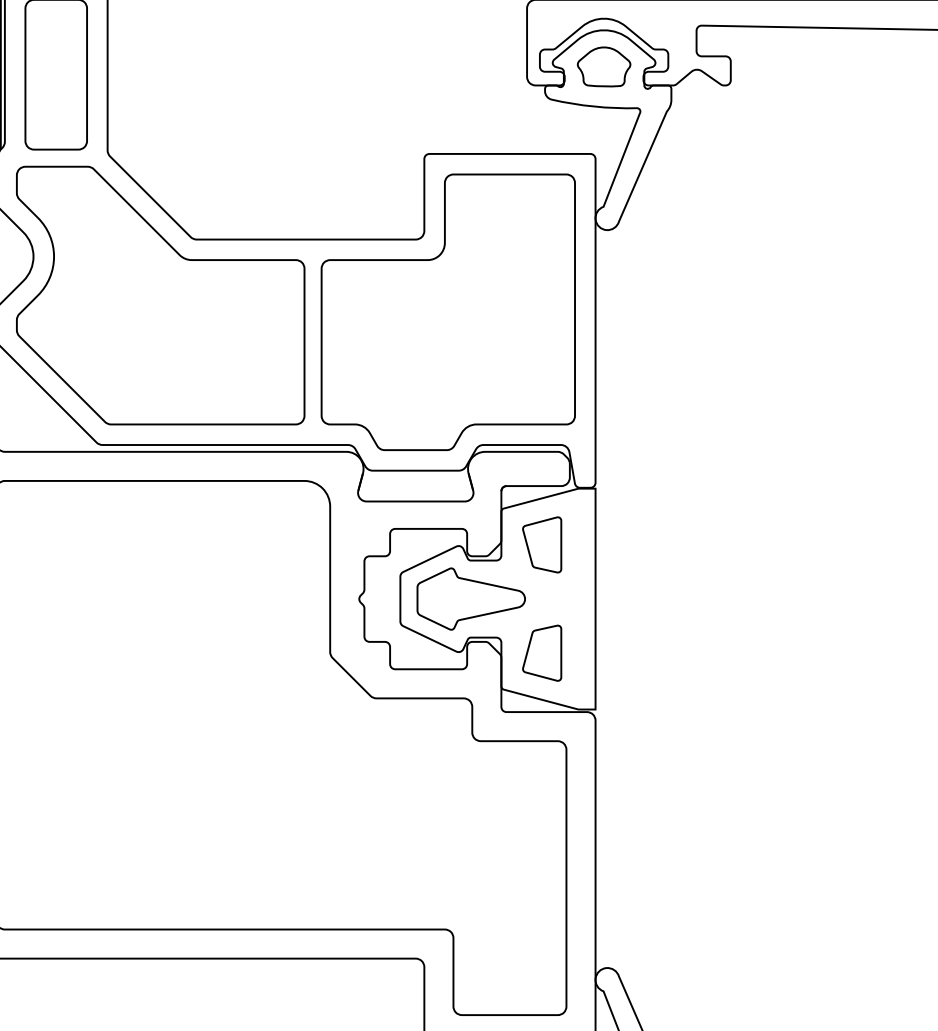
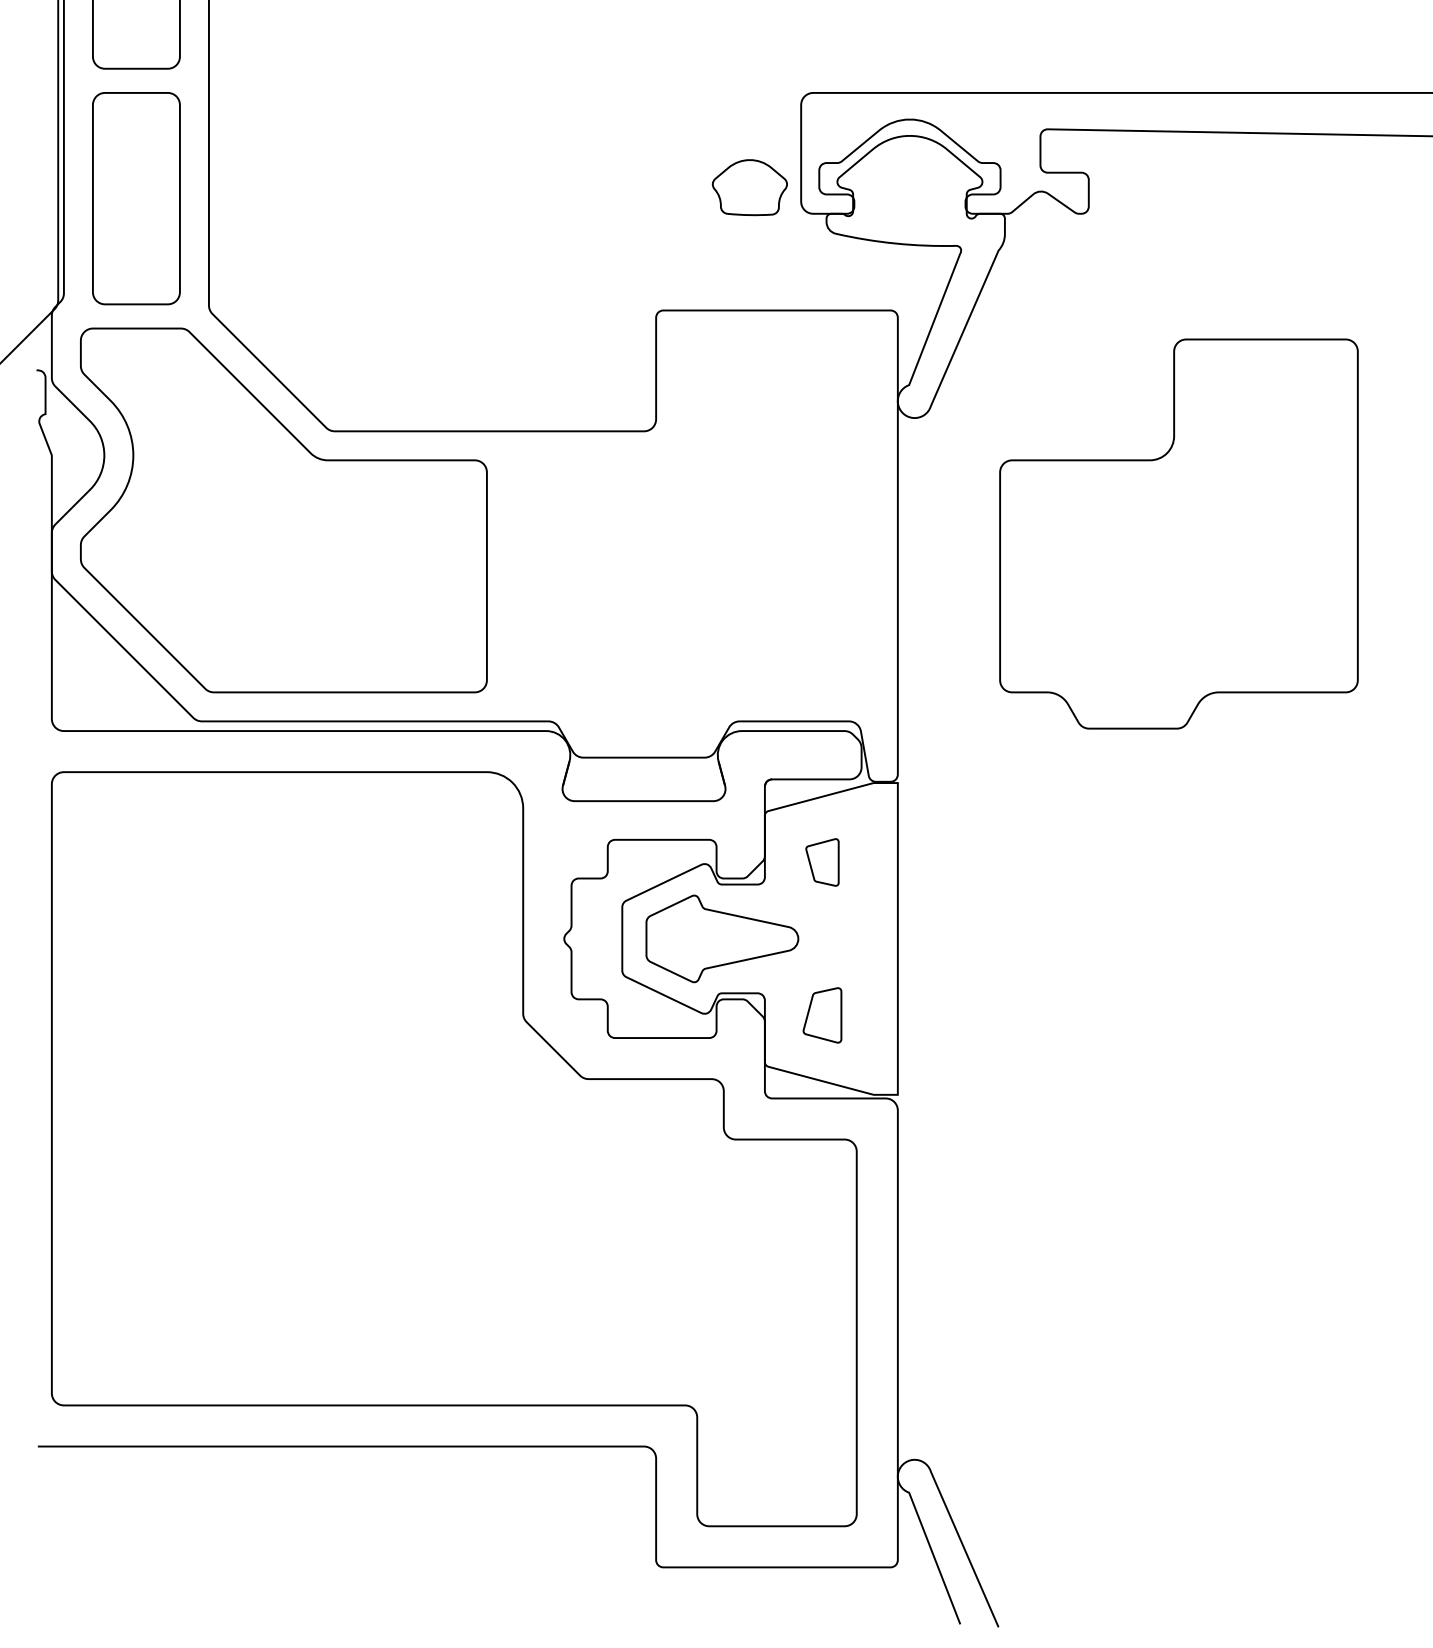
part: (603, 66) -> (749, 187), moved
part: (447, 311) -> (1178, 533), moved
part: (542, 544) -> (822, 862), size x0.6
part: (542, 653) -> (822, 1015), size x0.7

